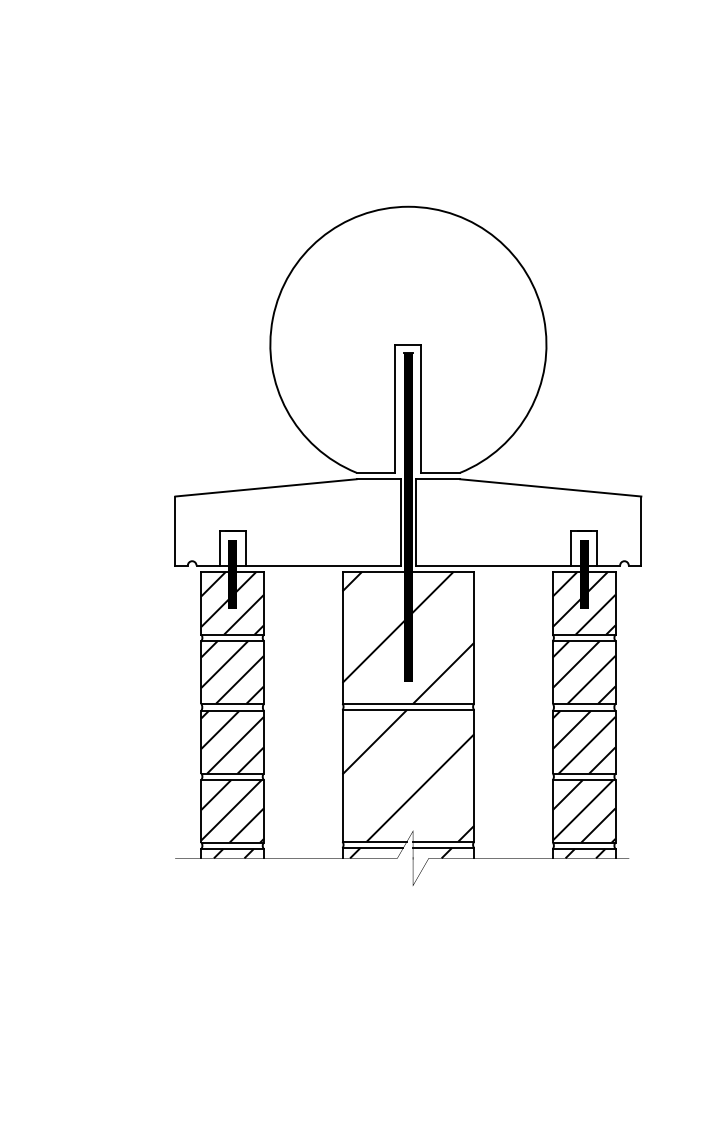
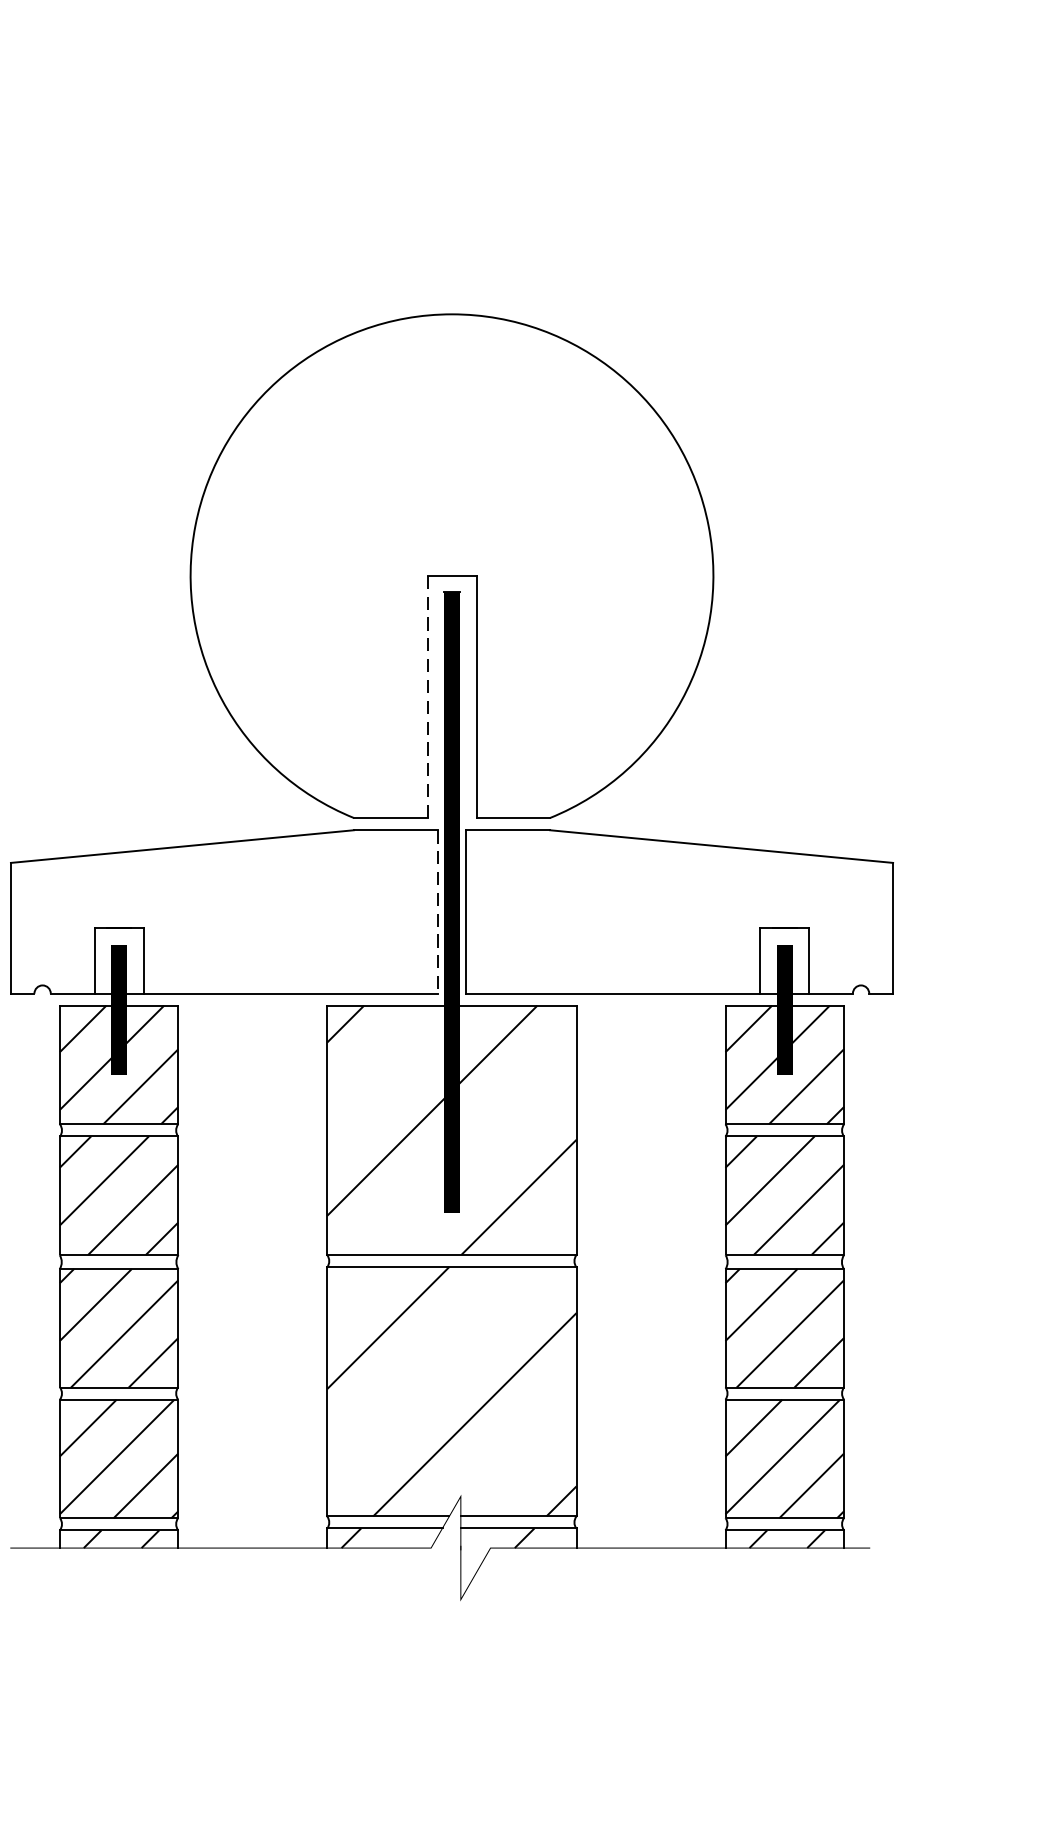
line: (395, 408) -> (427, 696), solid -> dashed
line: (400, 522) -> (437, 912), solid -> dashed

